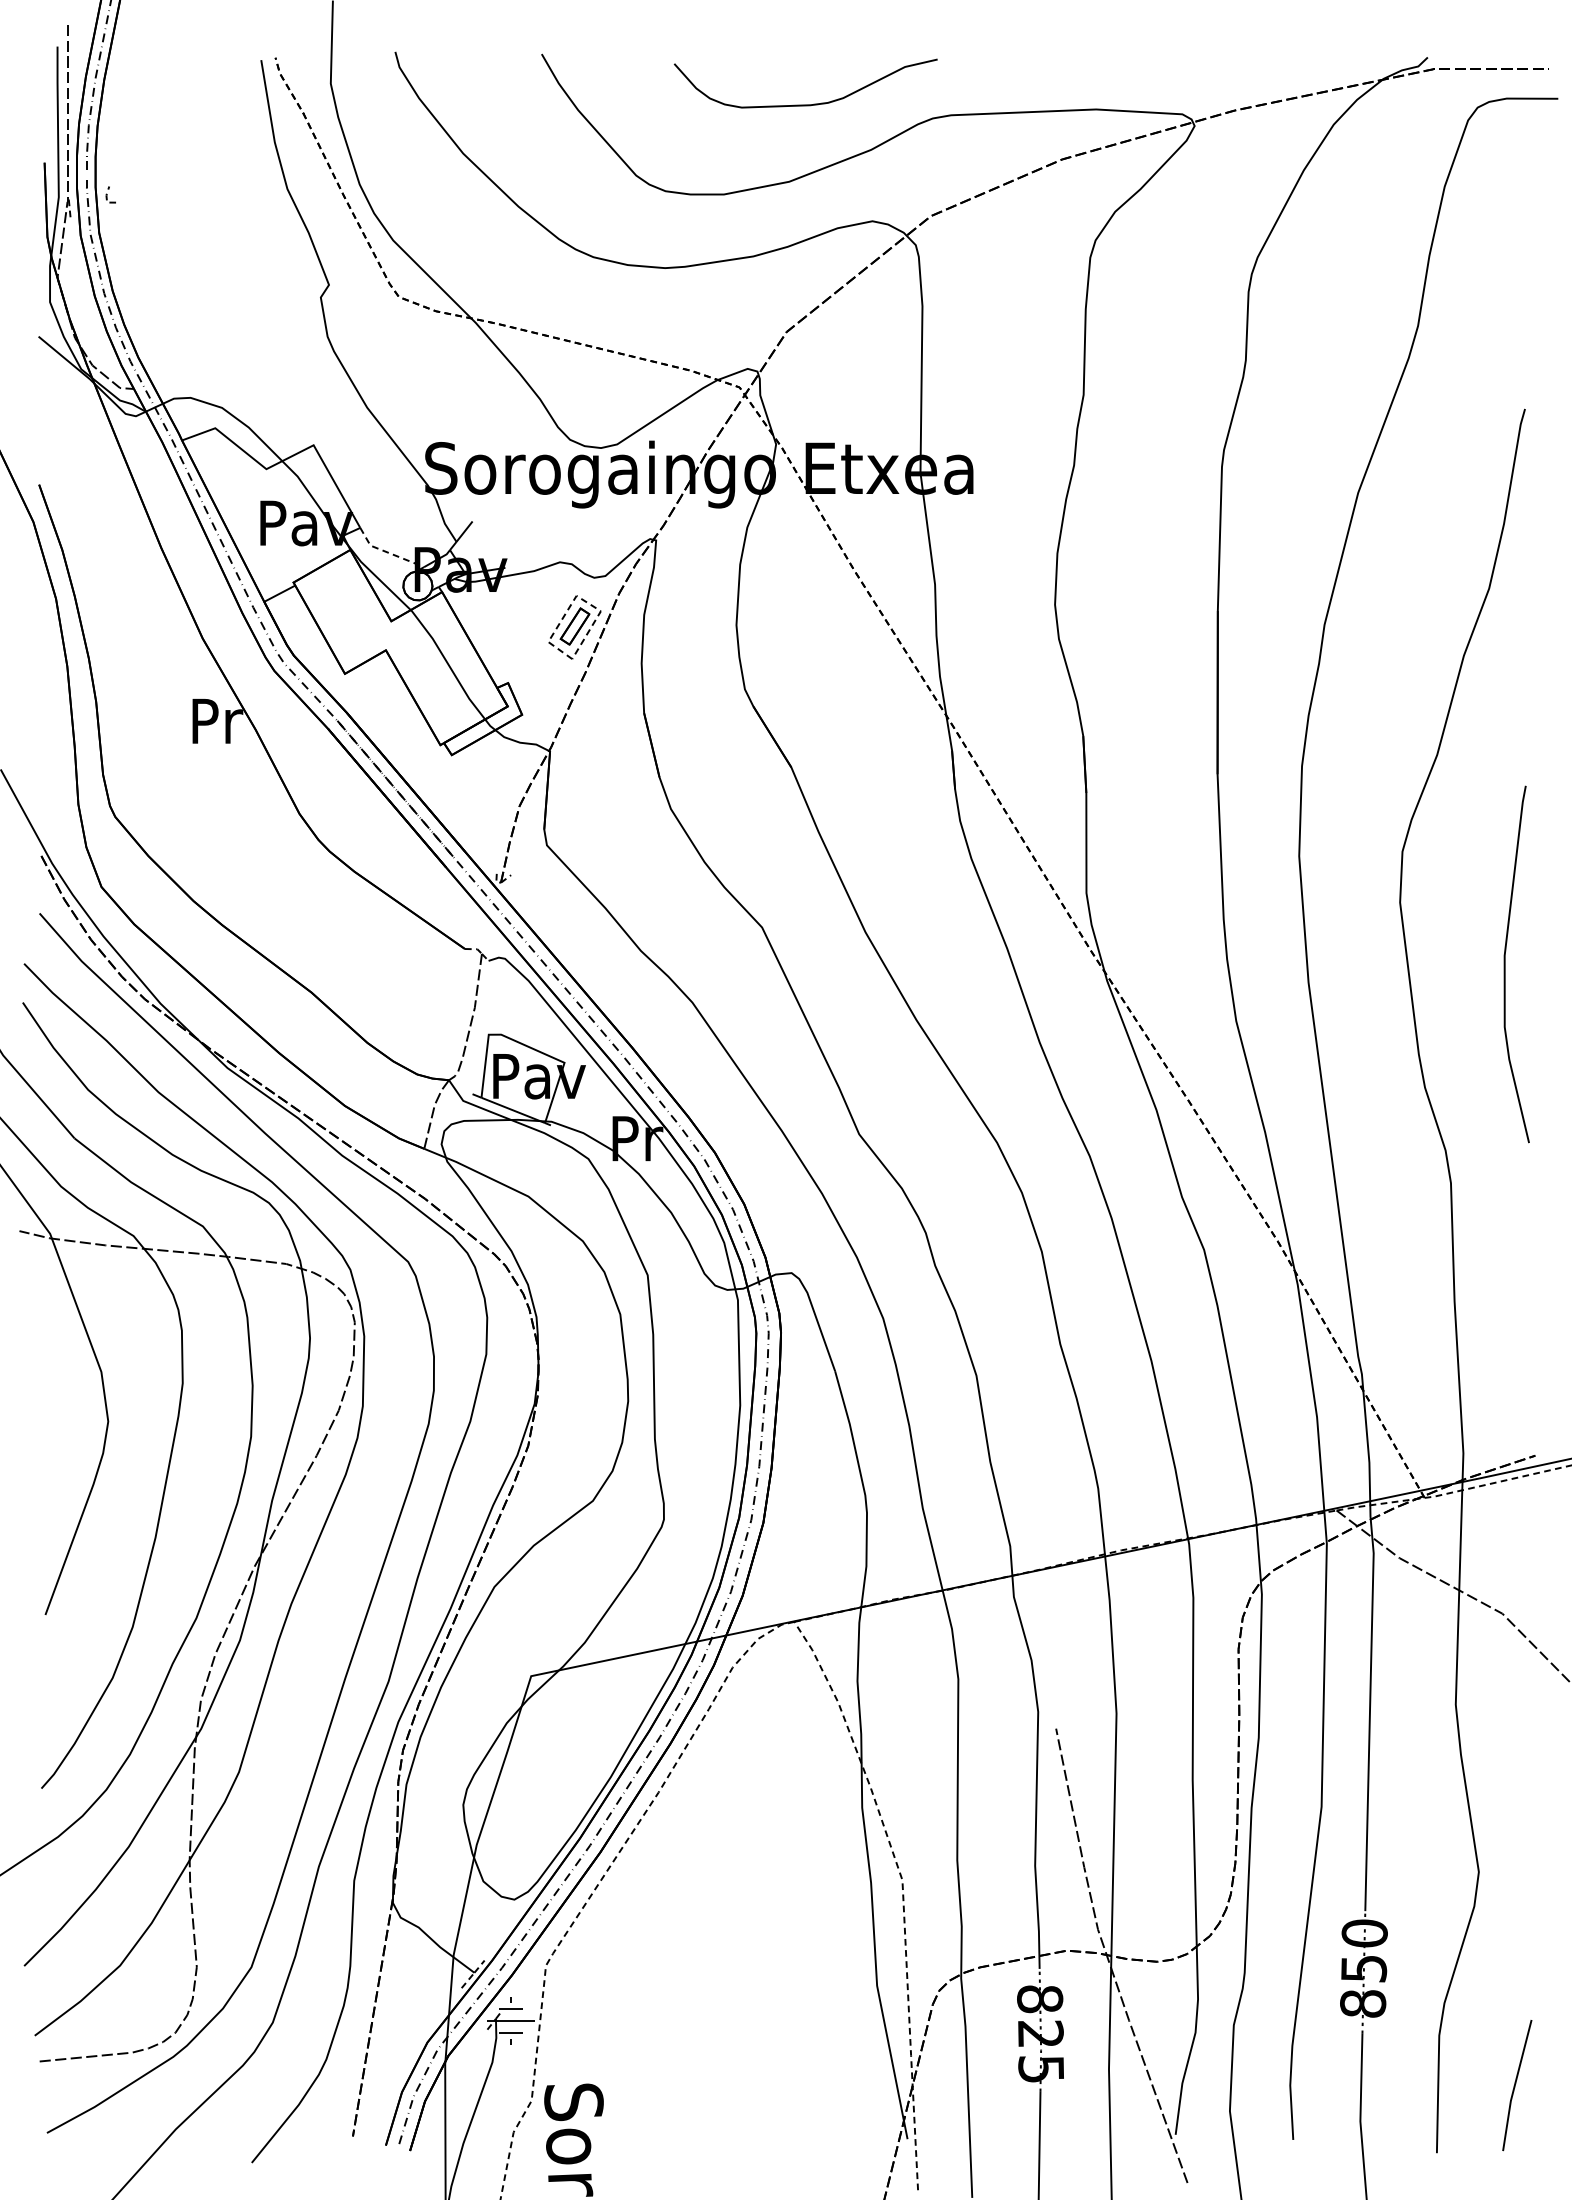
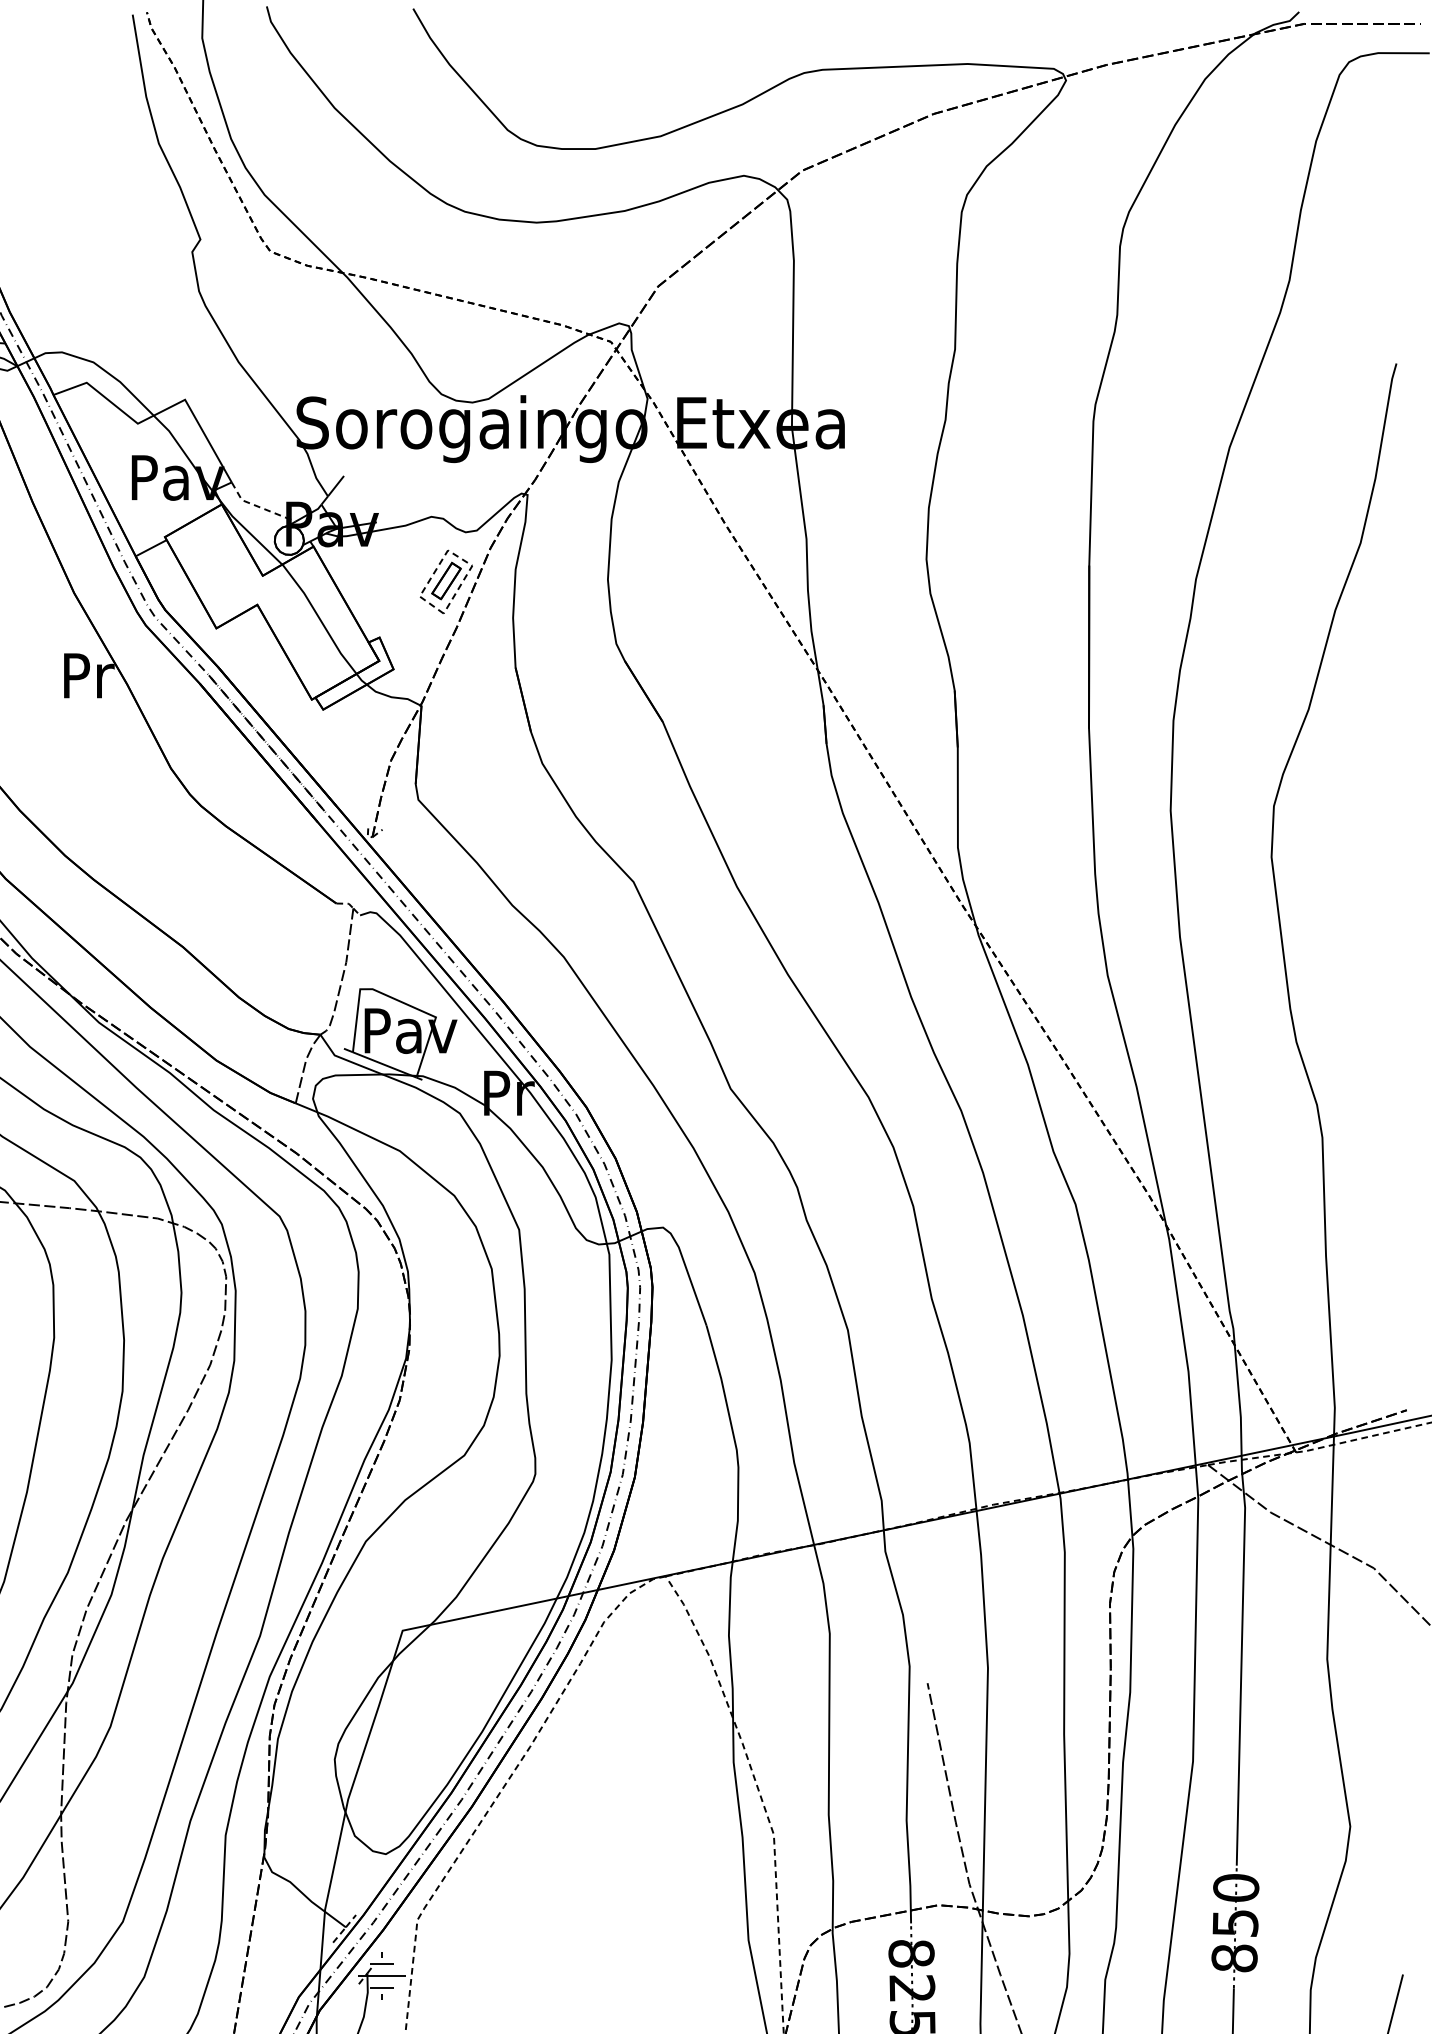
curve: (805, 104) -> (676, 59), removed
curve: (1505, 964) -> (1376, 919), removed

